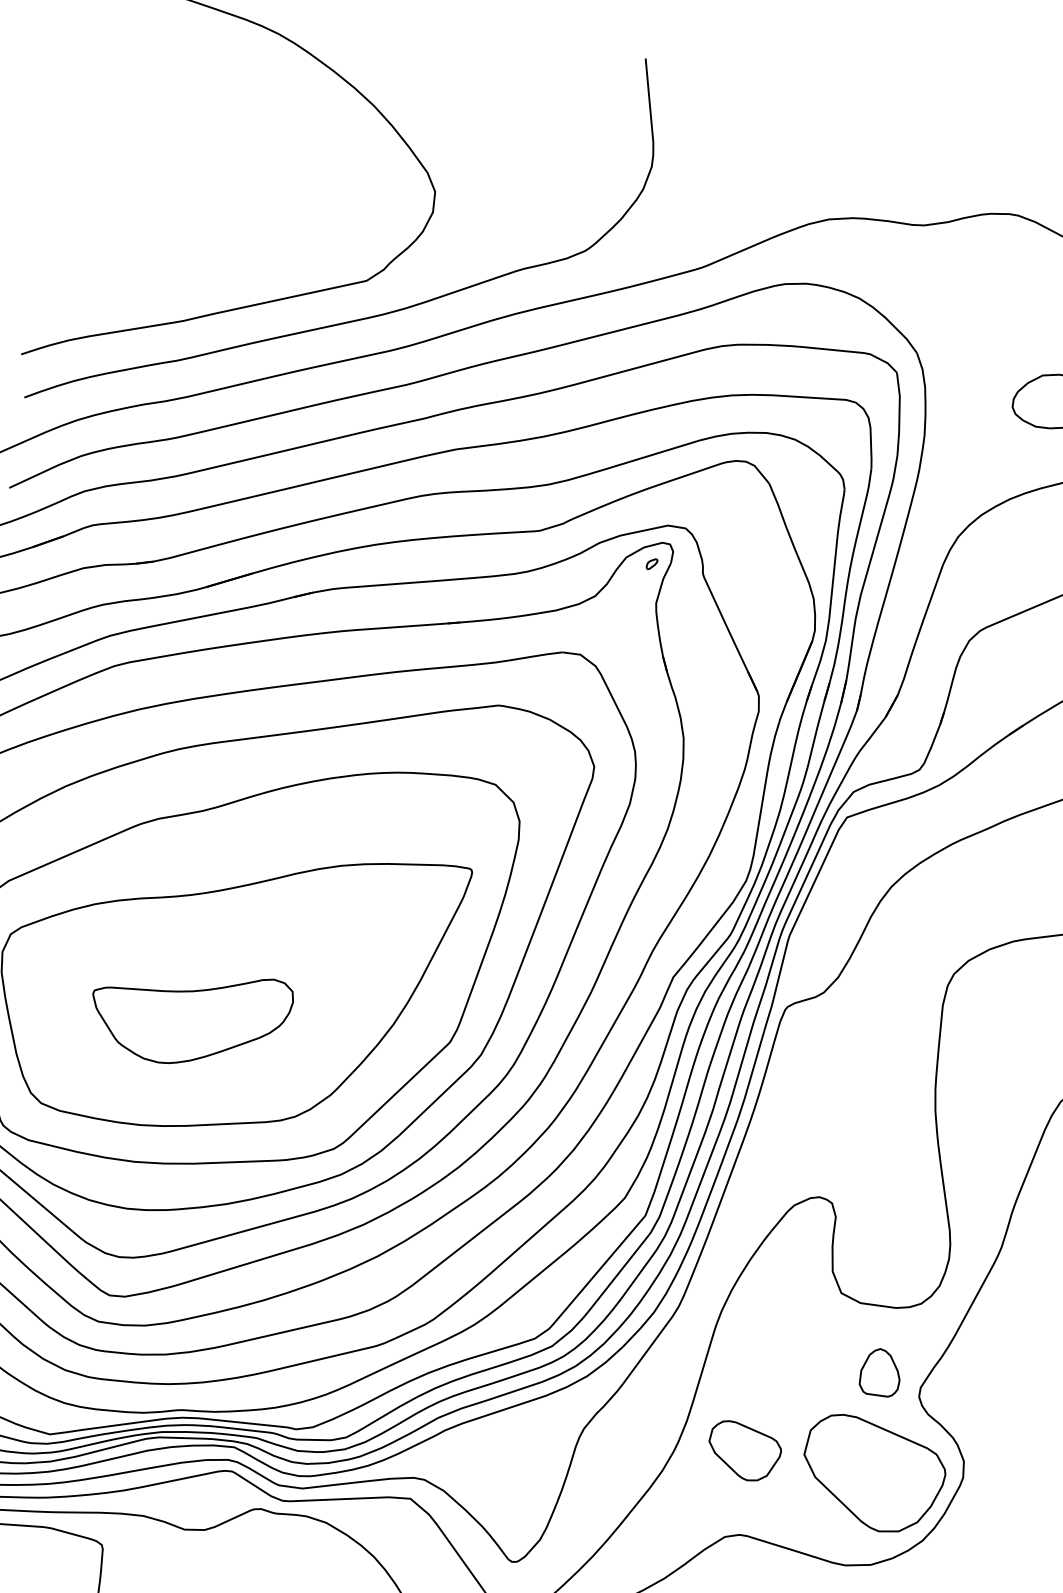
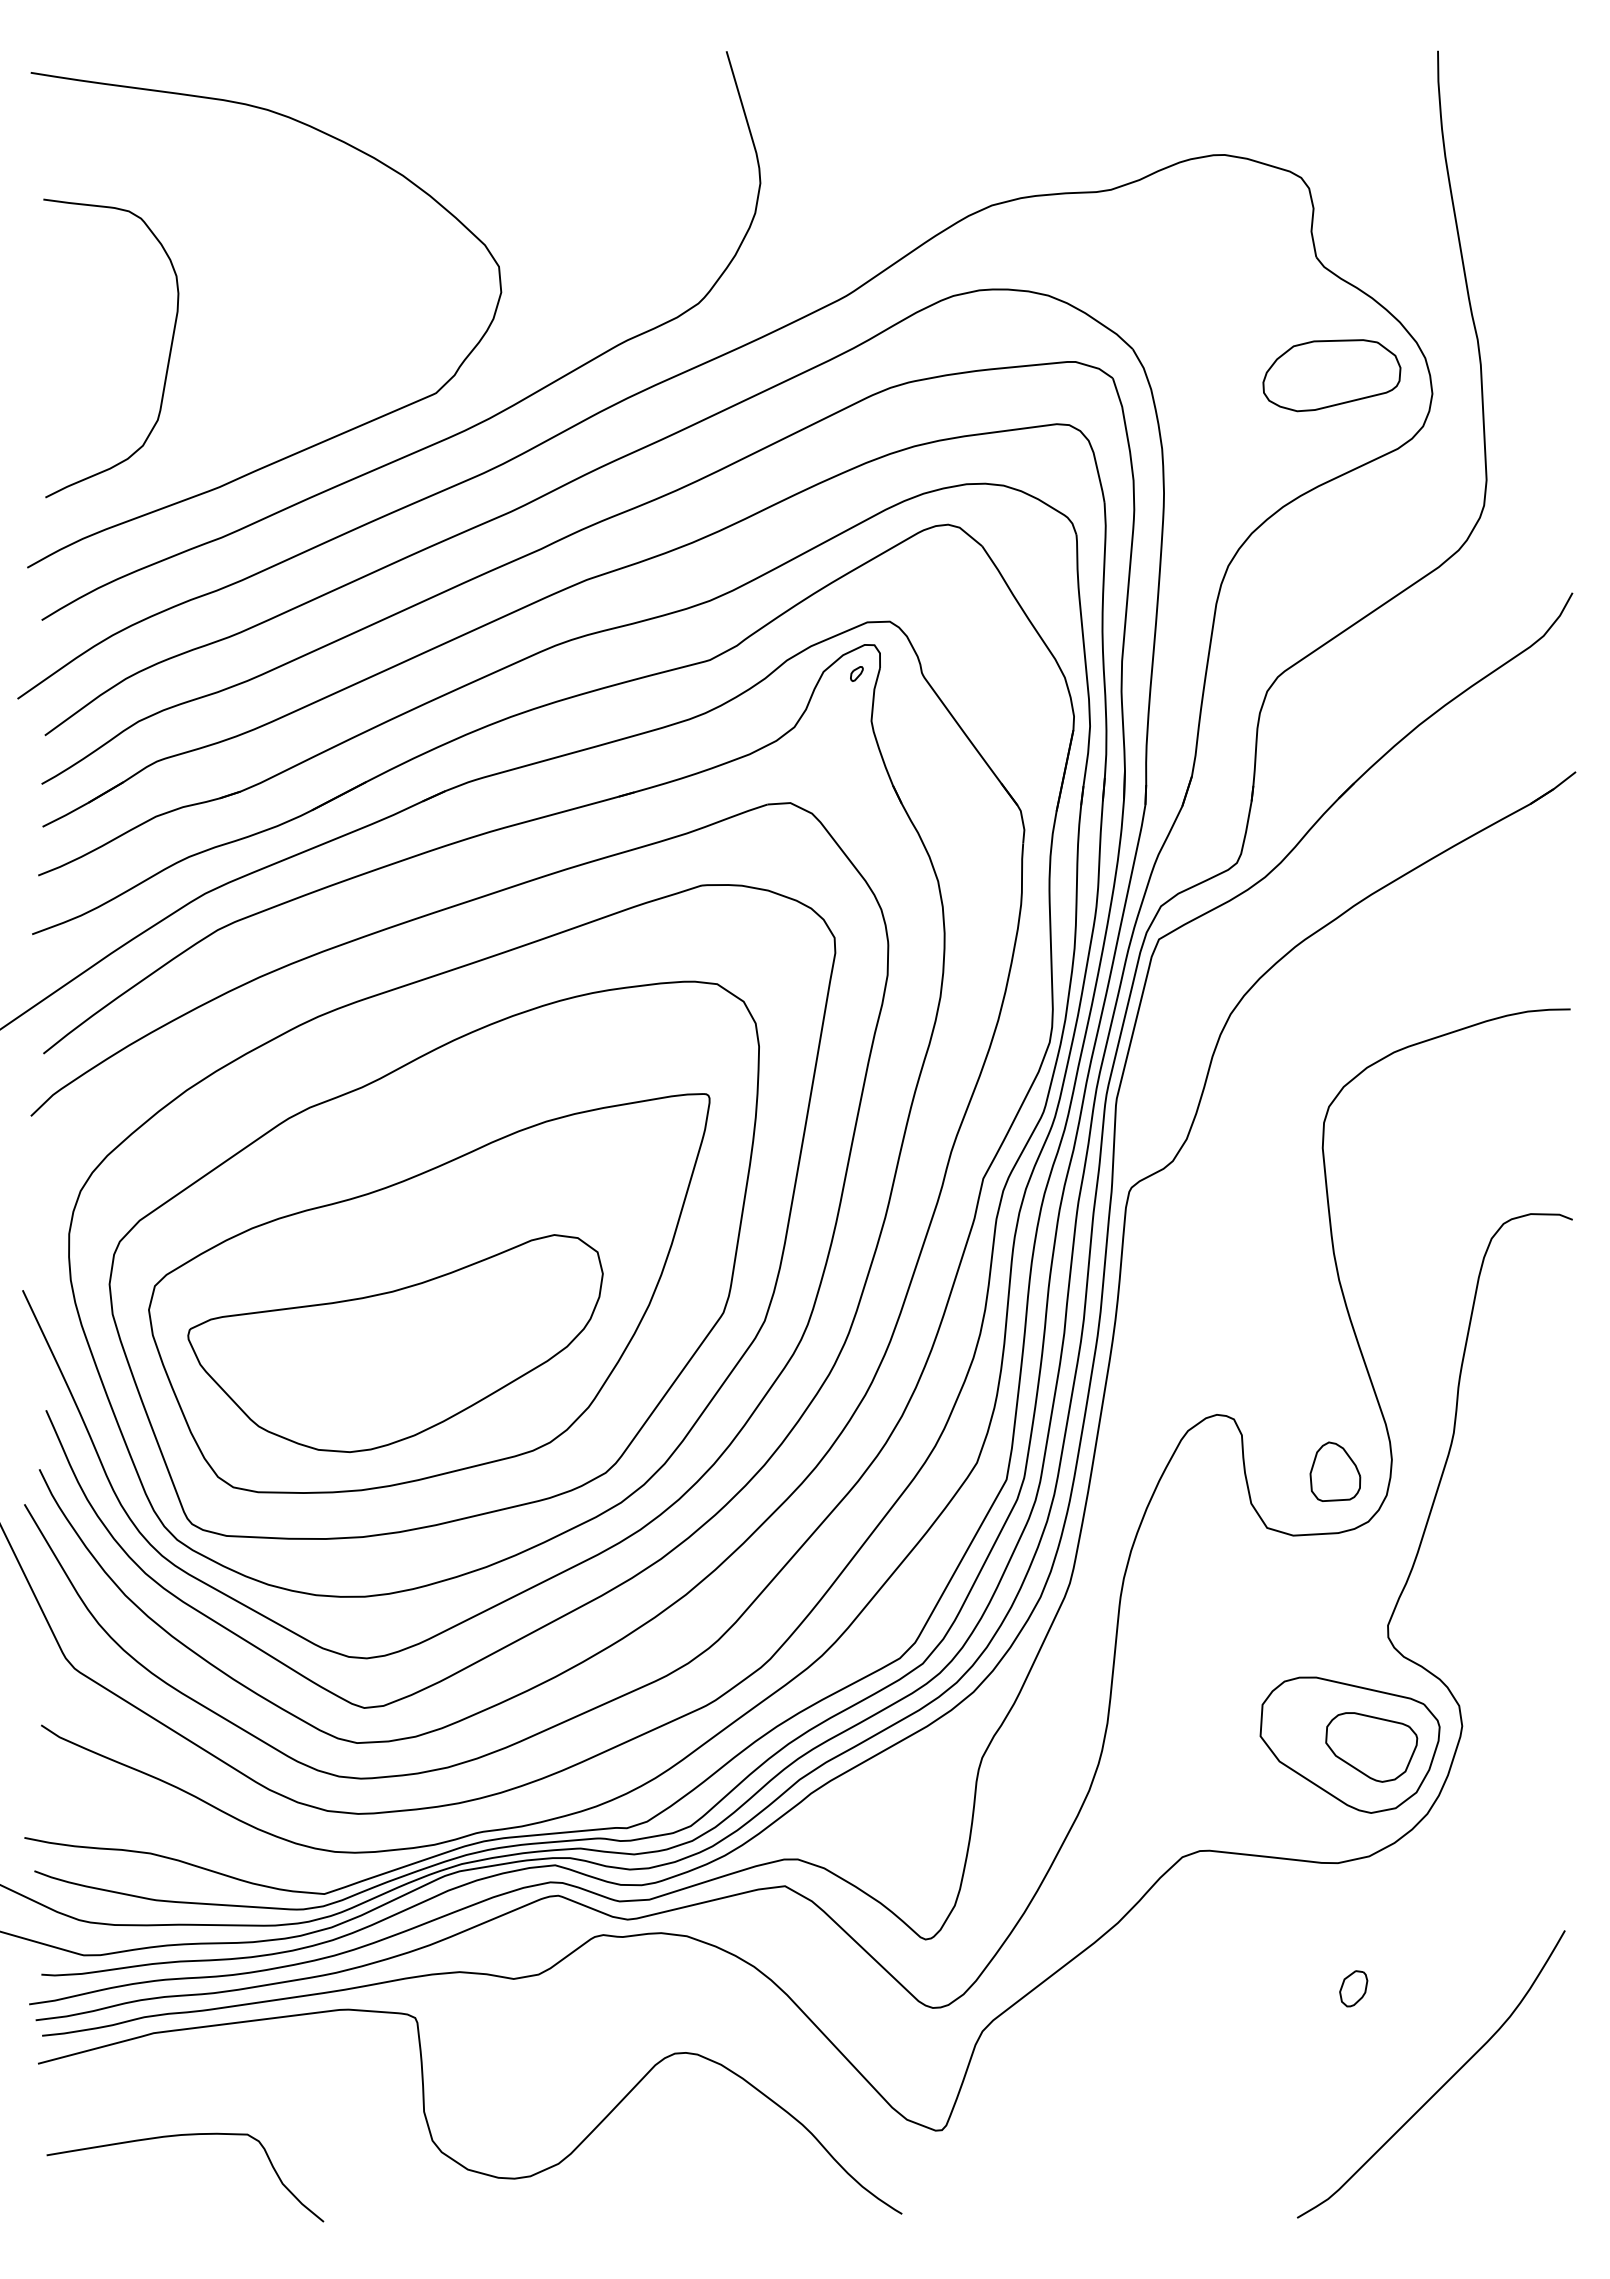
curve: (162, 214) -> (167, 361), added
part: (189, 1015) -> (395, 1343), size x1.67
part: (881, 1372) -> (1335, 1471), moved
part: (744, 1451) -> (1371, 1747), moved

